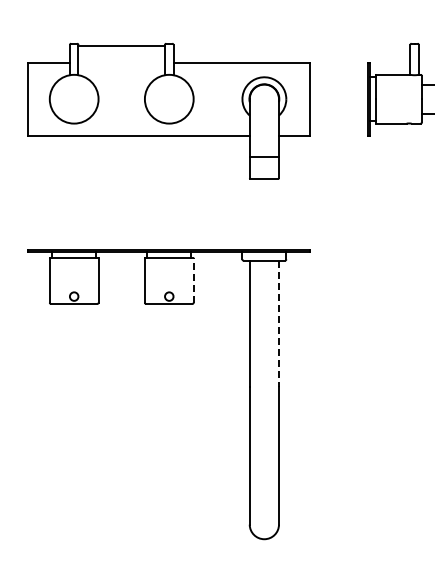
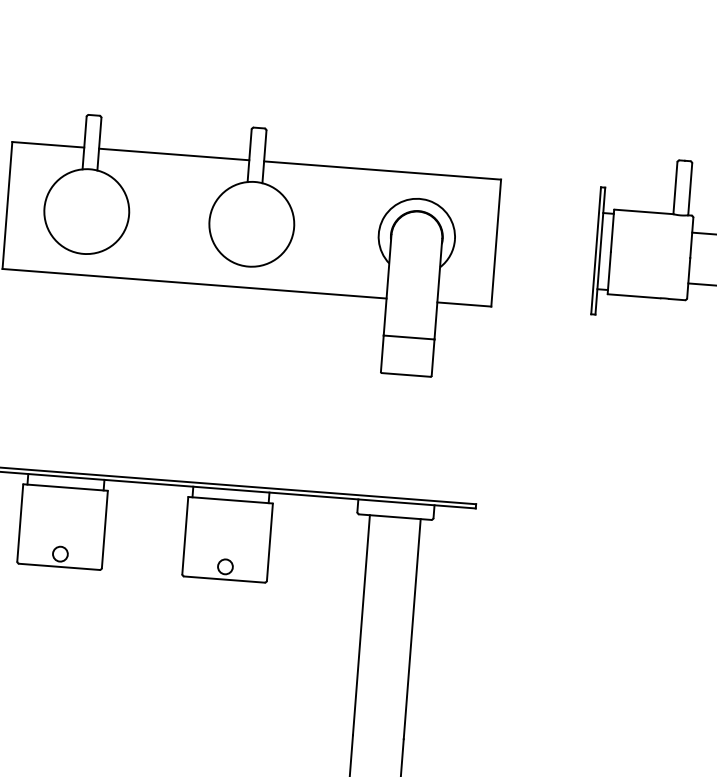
line: (121, 45) -> (173, 154), moved
line: (193, 280) -> (269, 542), dashed -> solid
line: (279, 324) -> (413, 629), dashed -> solid

